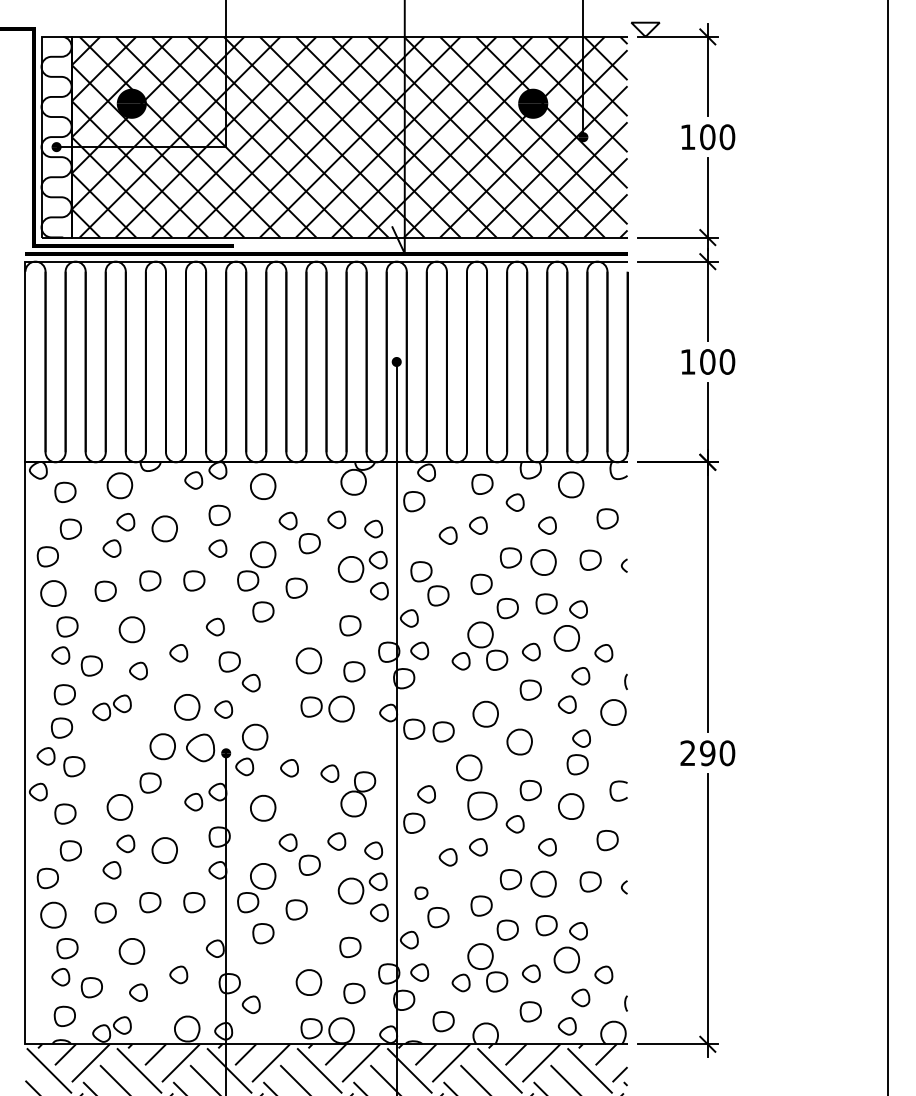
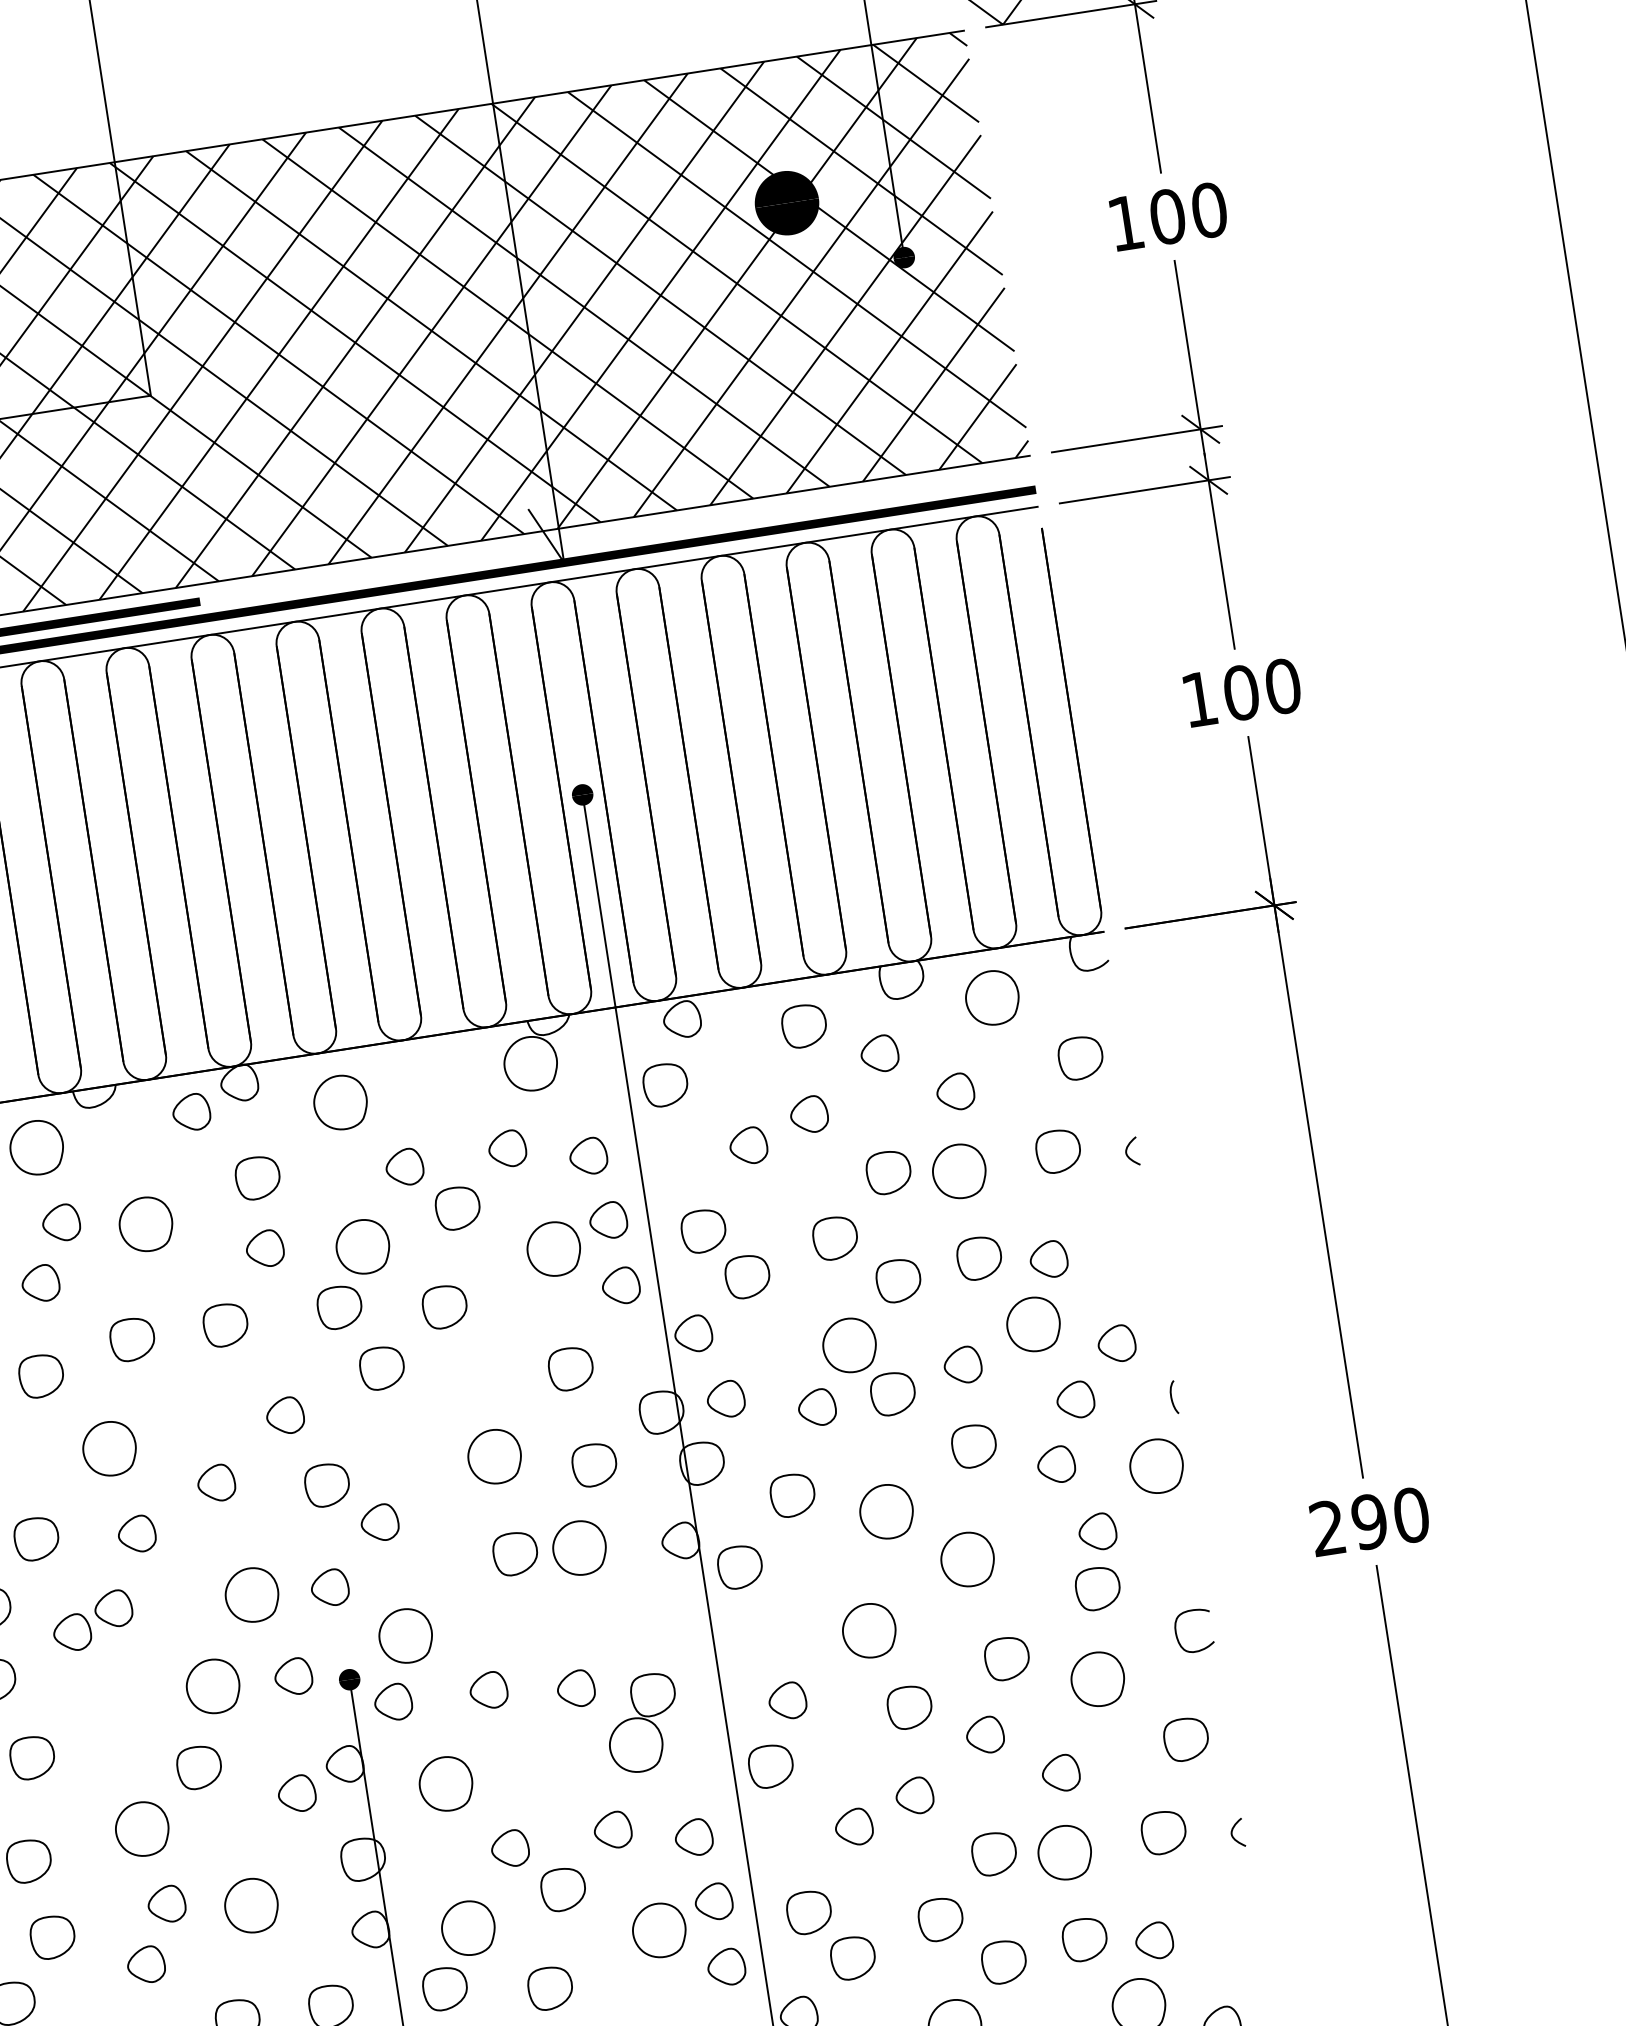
part: (443, 731) -> (792, 1494), moved
part: (200, 747) -> (293, 1675), size x0.62
part: (482, 805) -> (909, 1706), size x0.71
part: (421, 892) -> (809, 1910), size x1.67

